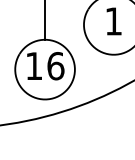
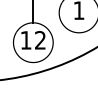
text: (55, 66) -> (40, 40), 16 -> 12

